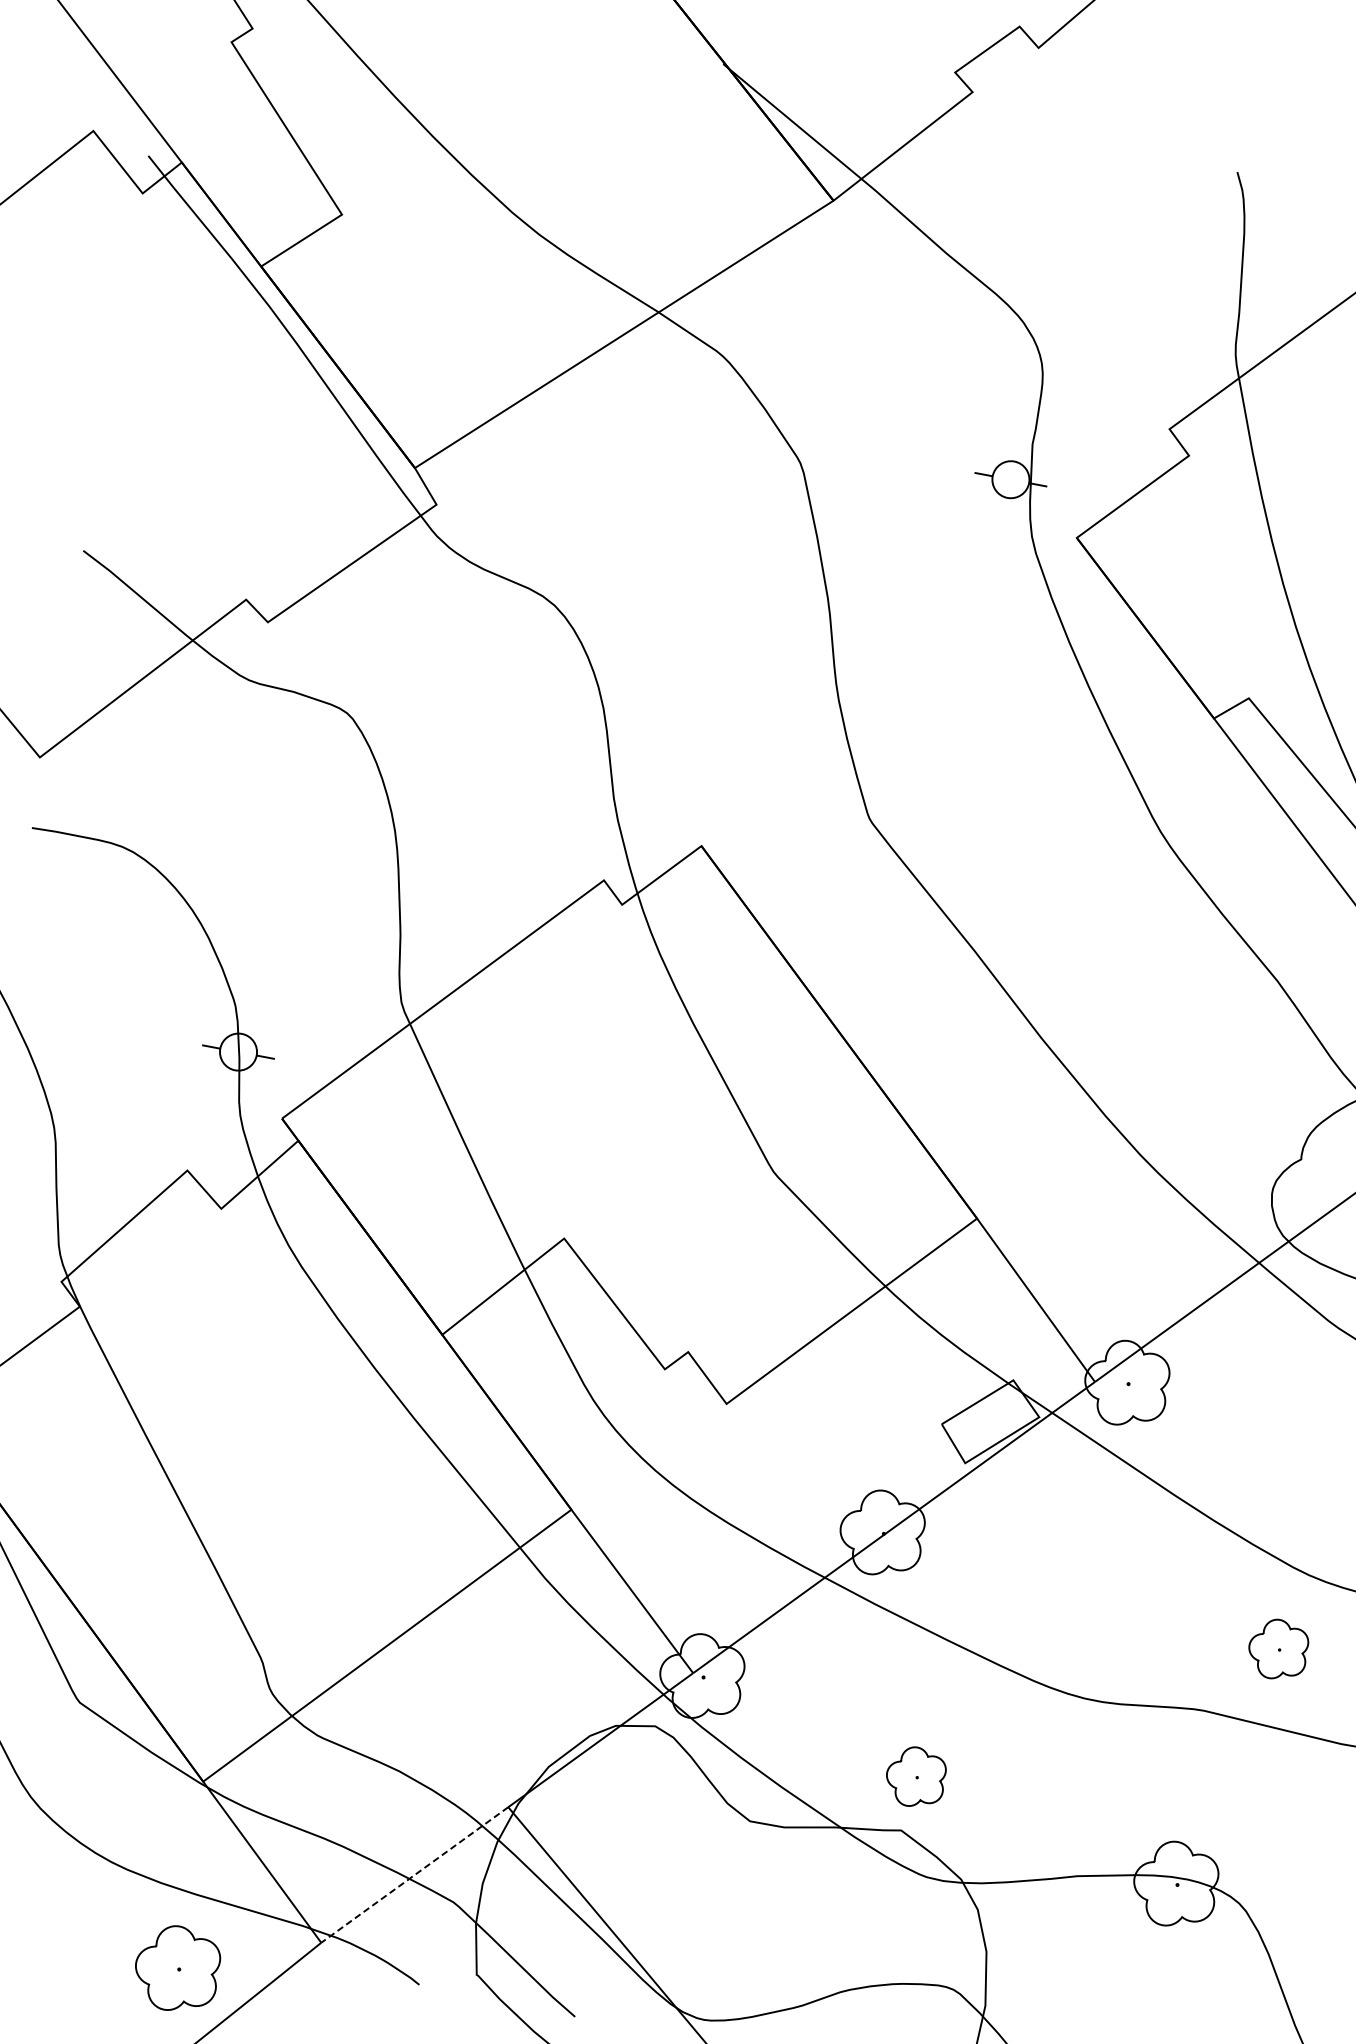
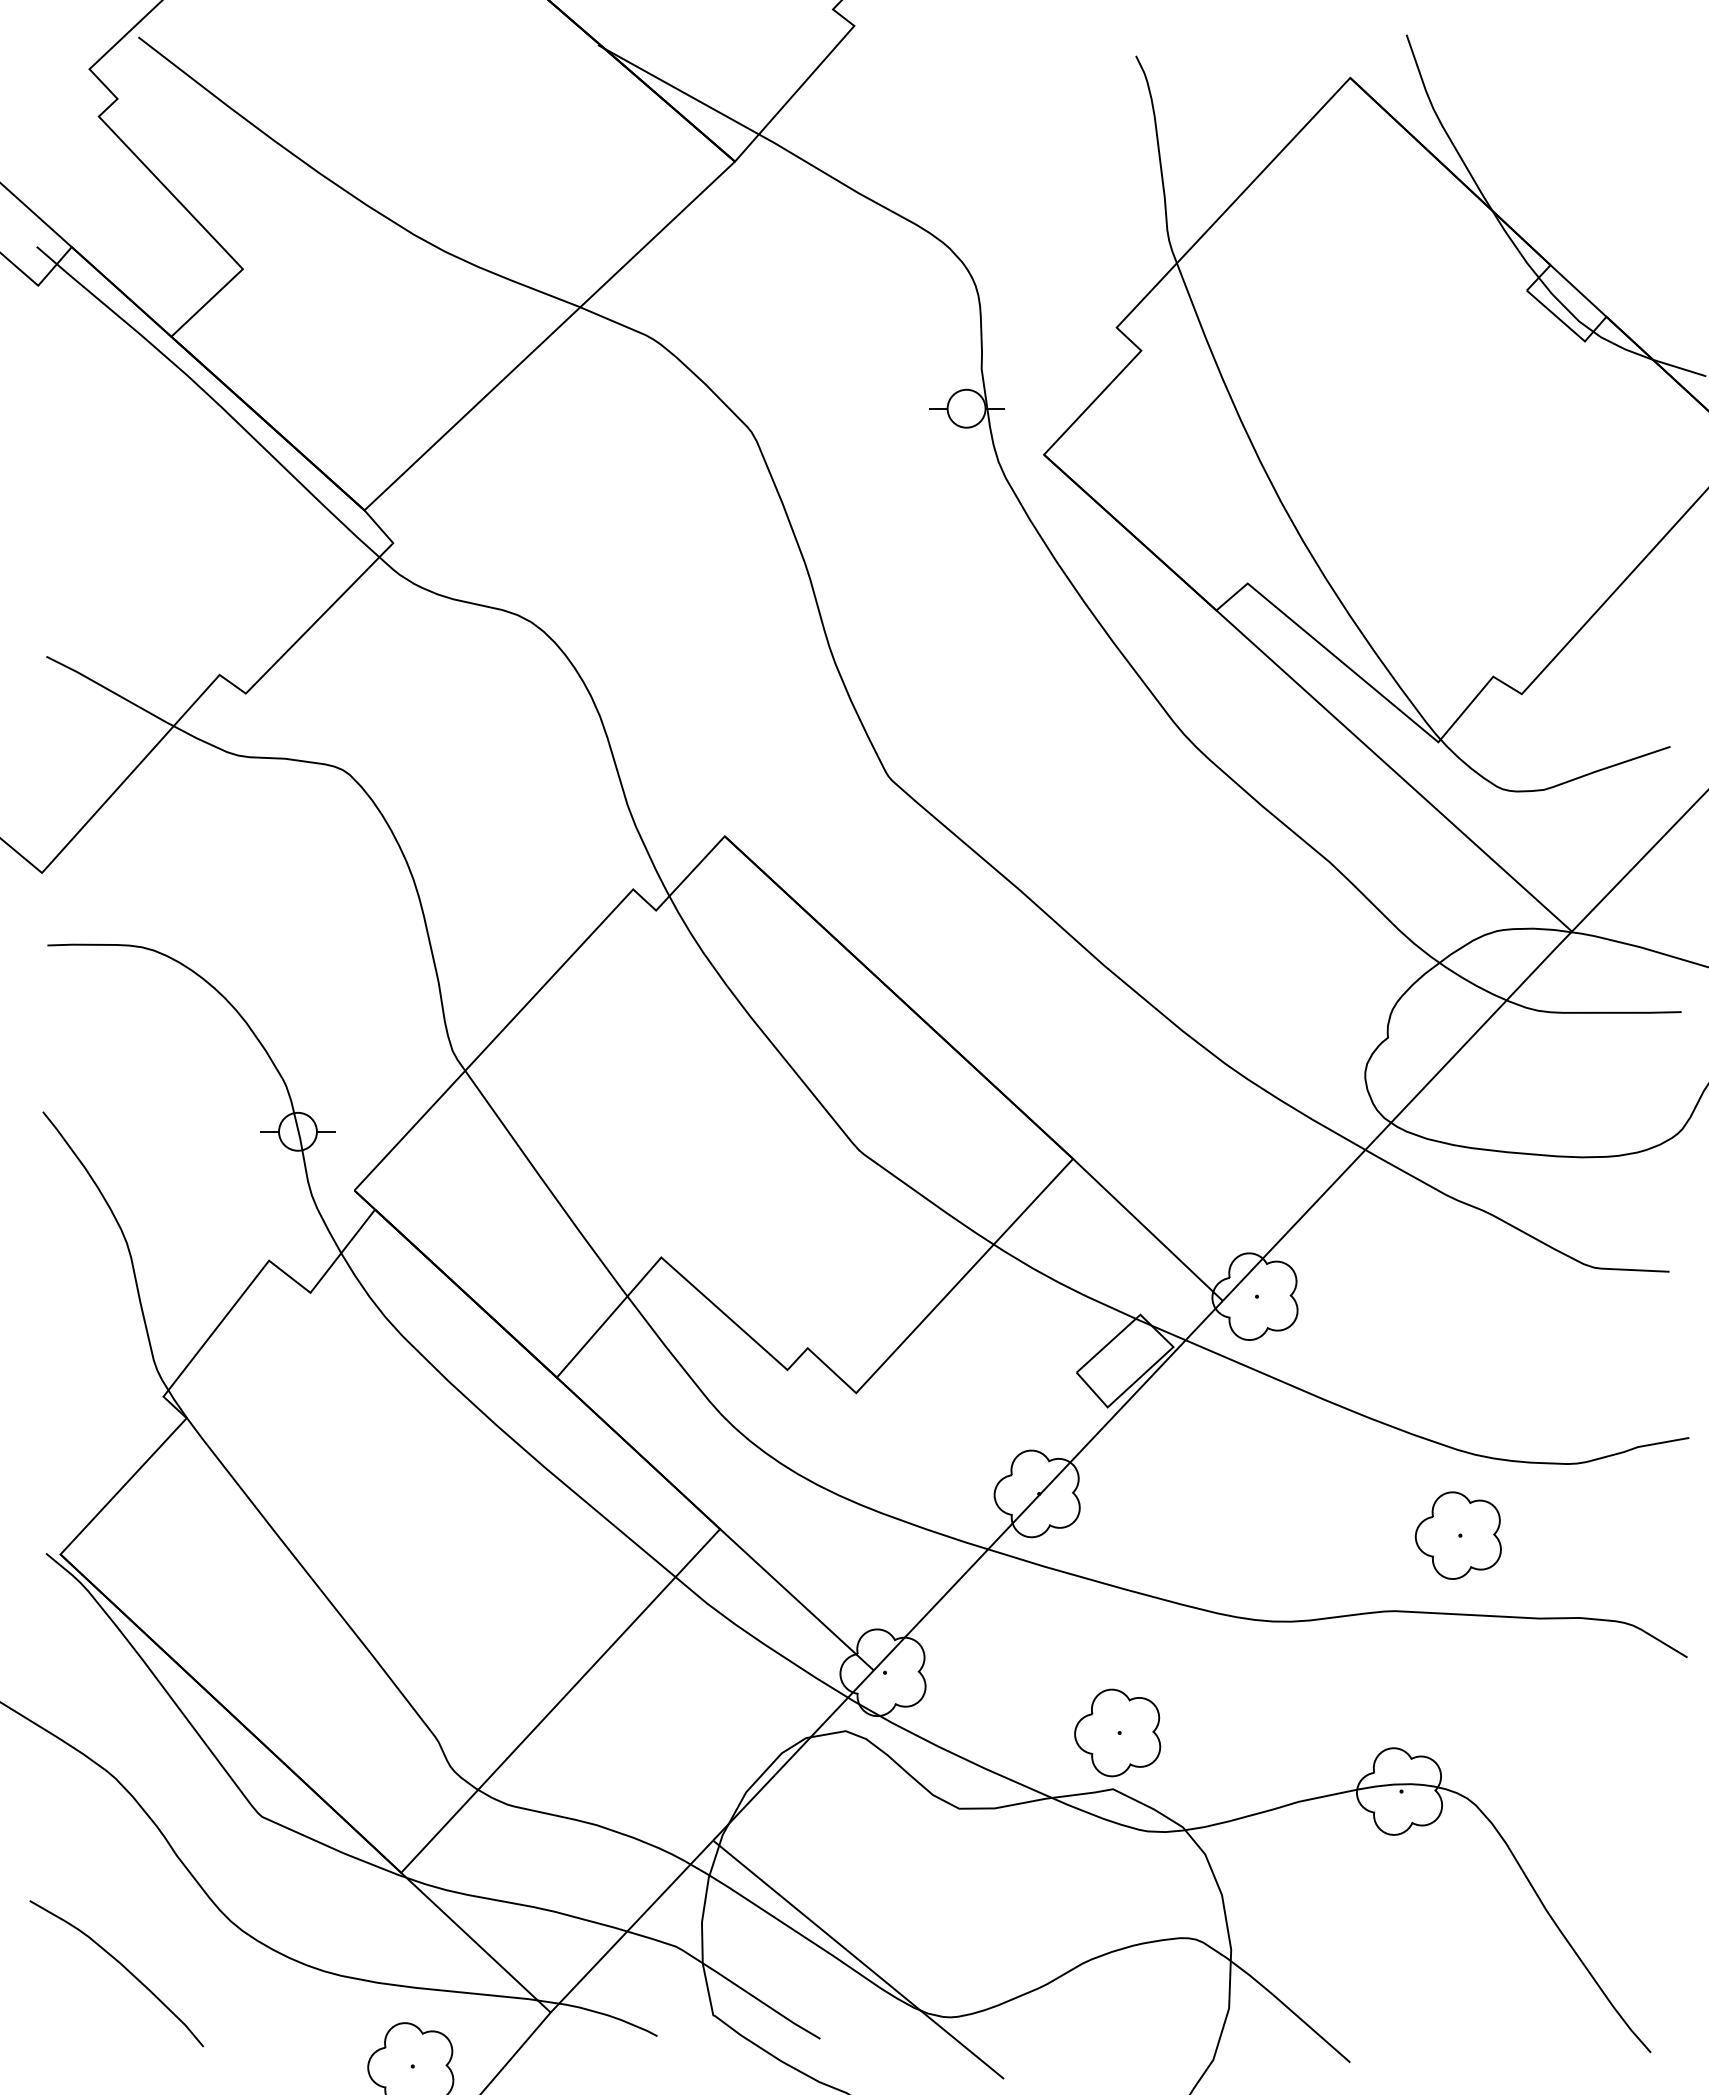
part: (1277, 1649) -> (1457, 1535), size x1.43
part: (915, 1776) -> (1117, 1732), size x1.43
line: (414, 1874) -> (631, 1926), dashed -> solid

